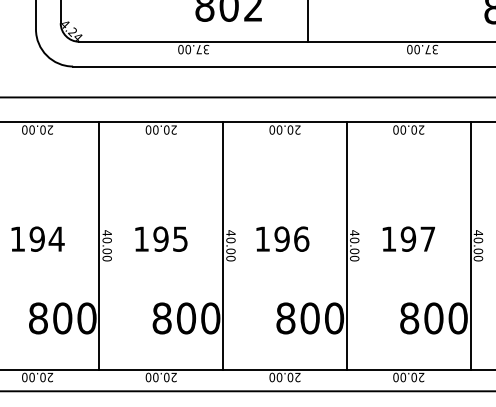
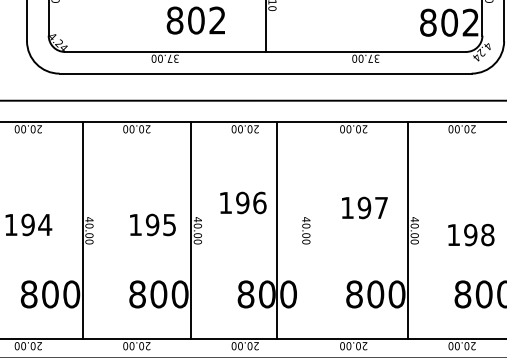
text: (160, 238) -> (152, 224), moved
text: (282, 238) -> (243, 202), moved
text: (408, 238) -> (364, 207), moved
line: (346, 245) -> (276, 230), moved

